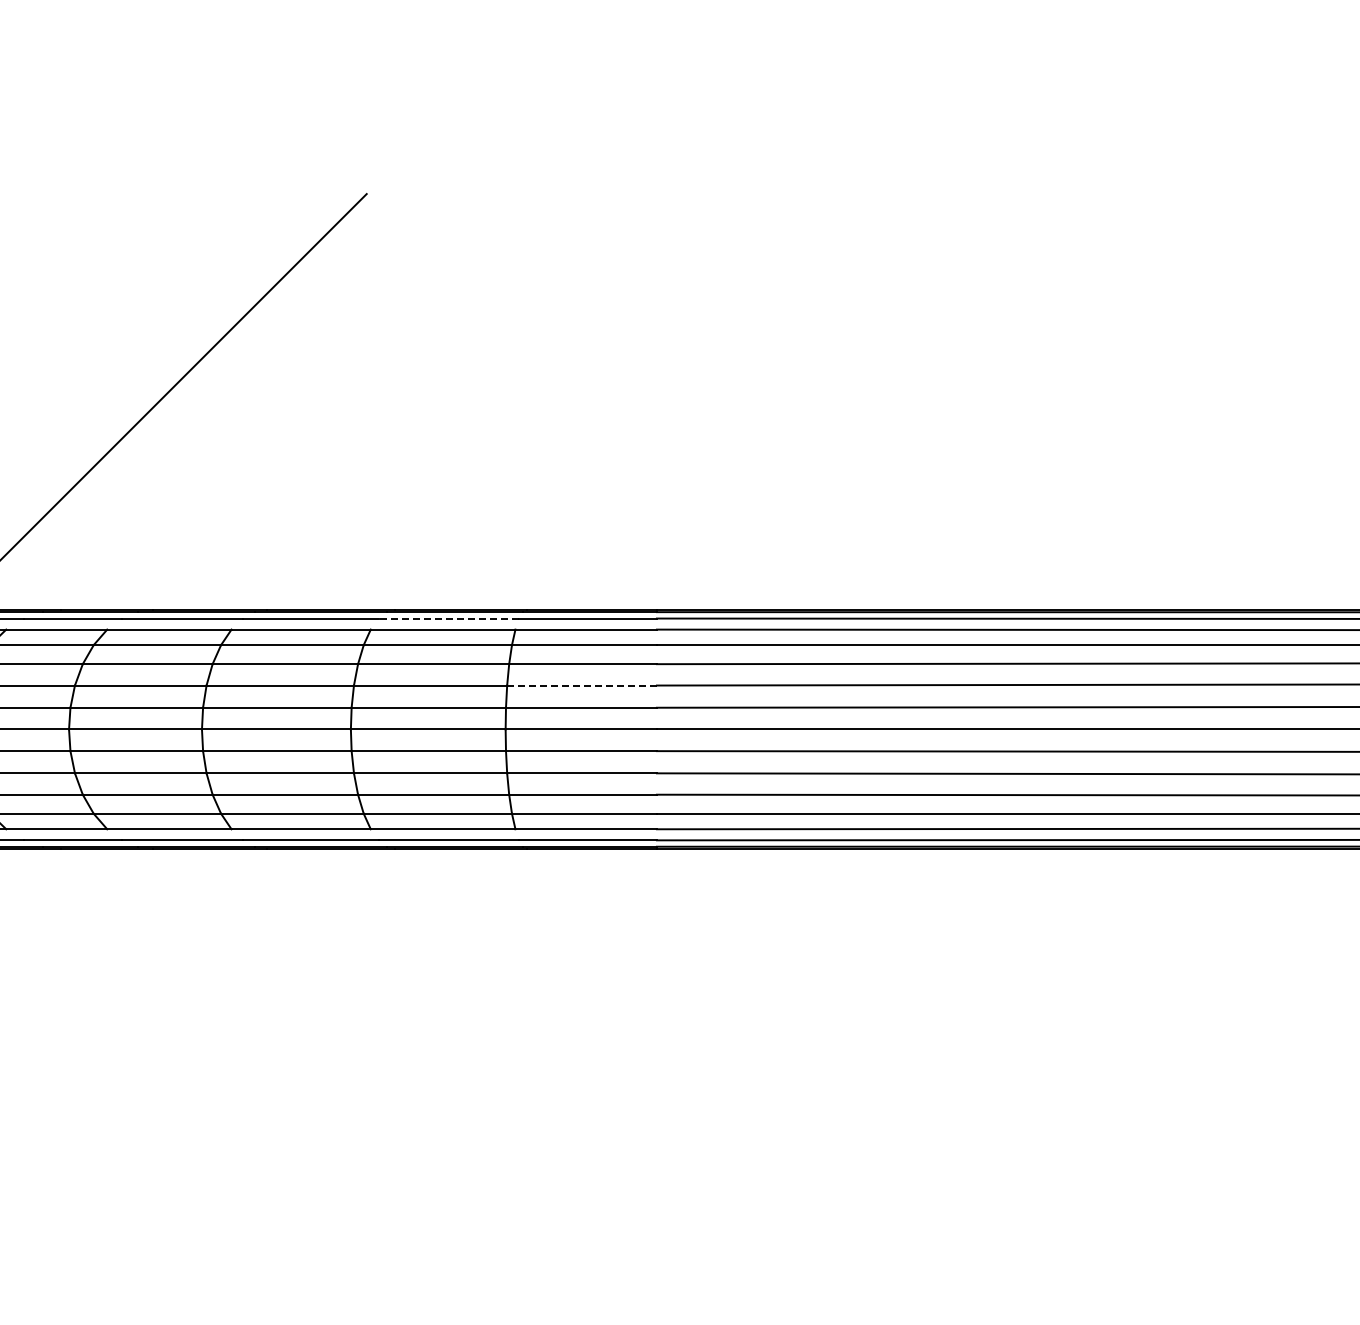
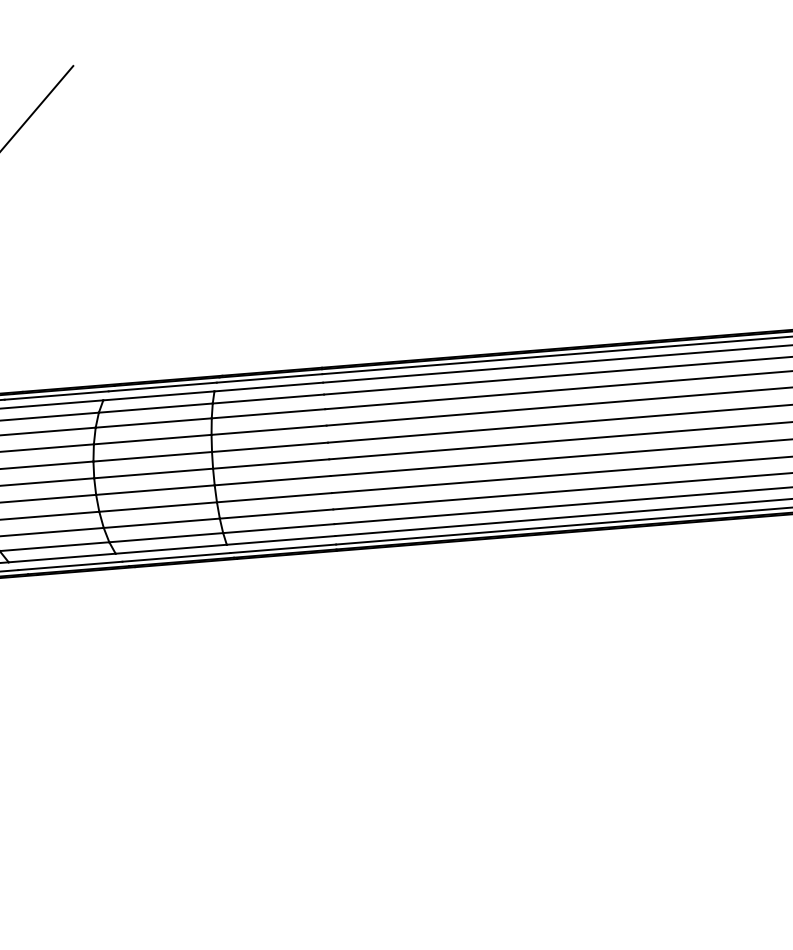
line: (448, 618) -> (162, 387), dashed -> solid
line: (582, 685) -> (269, 430), dashed -> solid

